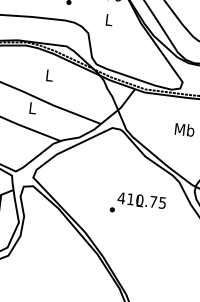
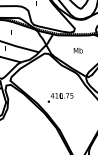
text: (138, 203) -> (60, 97), moved

